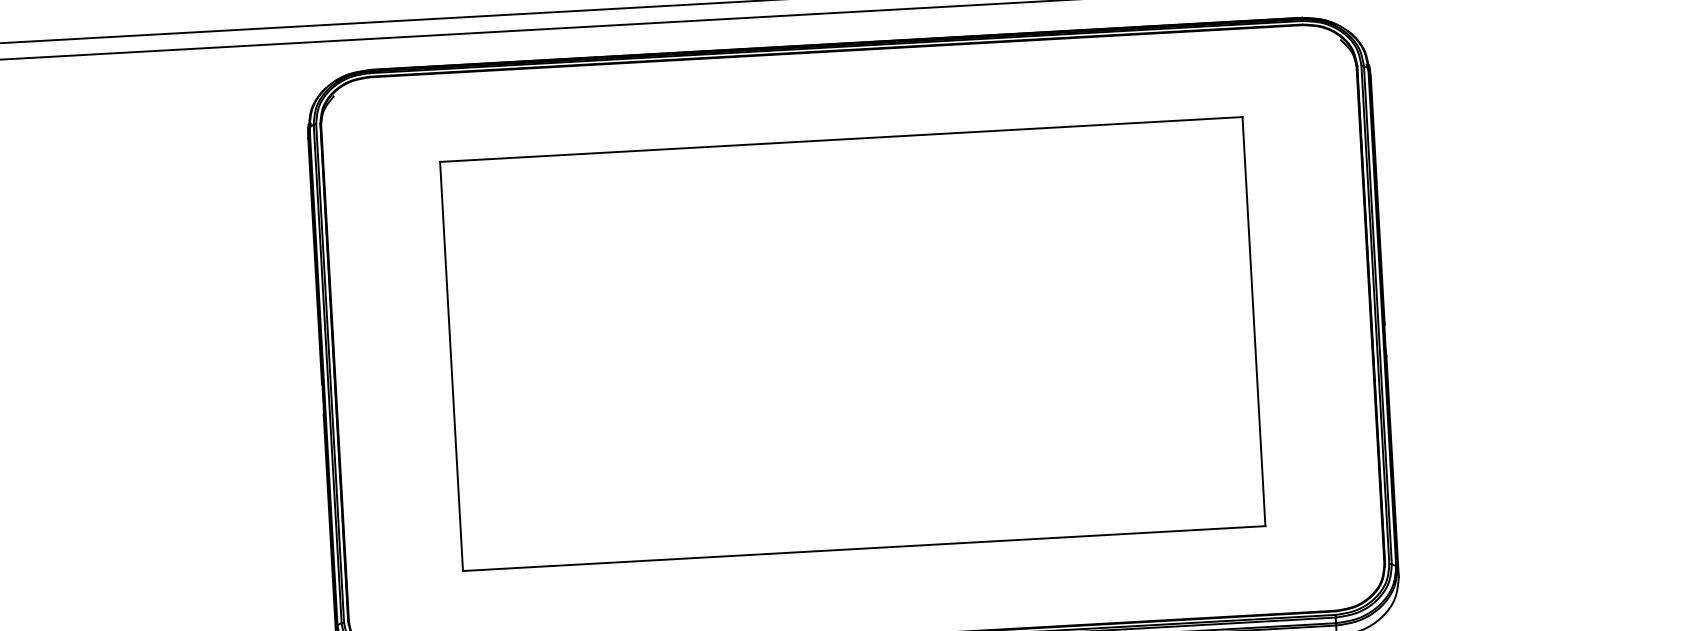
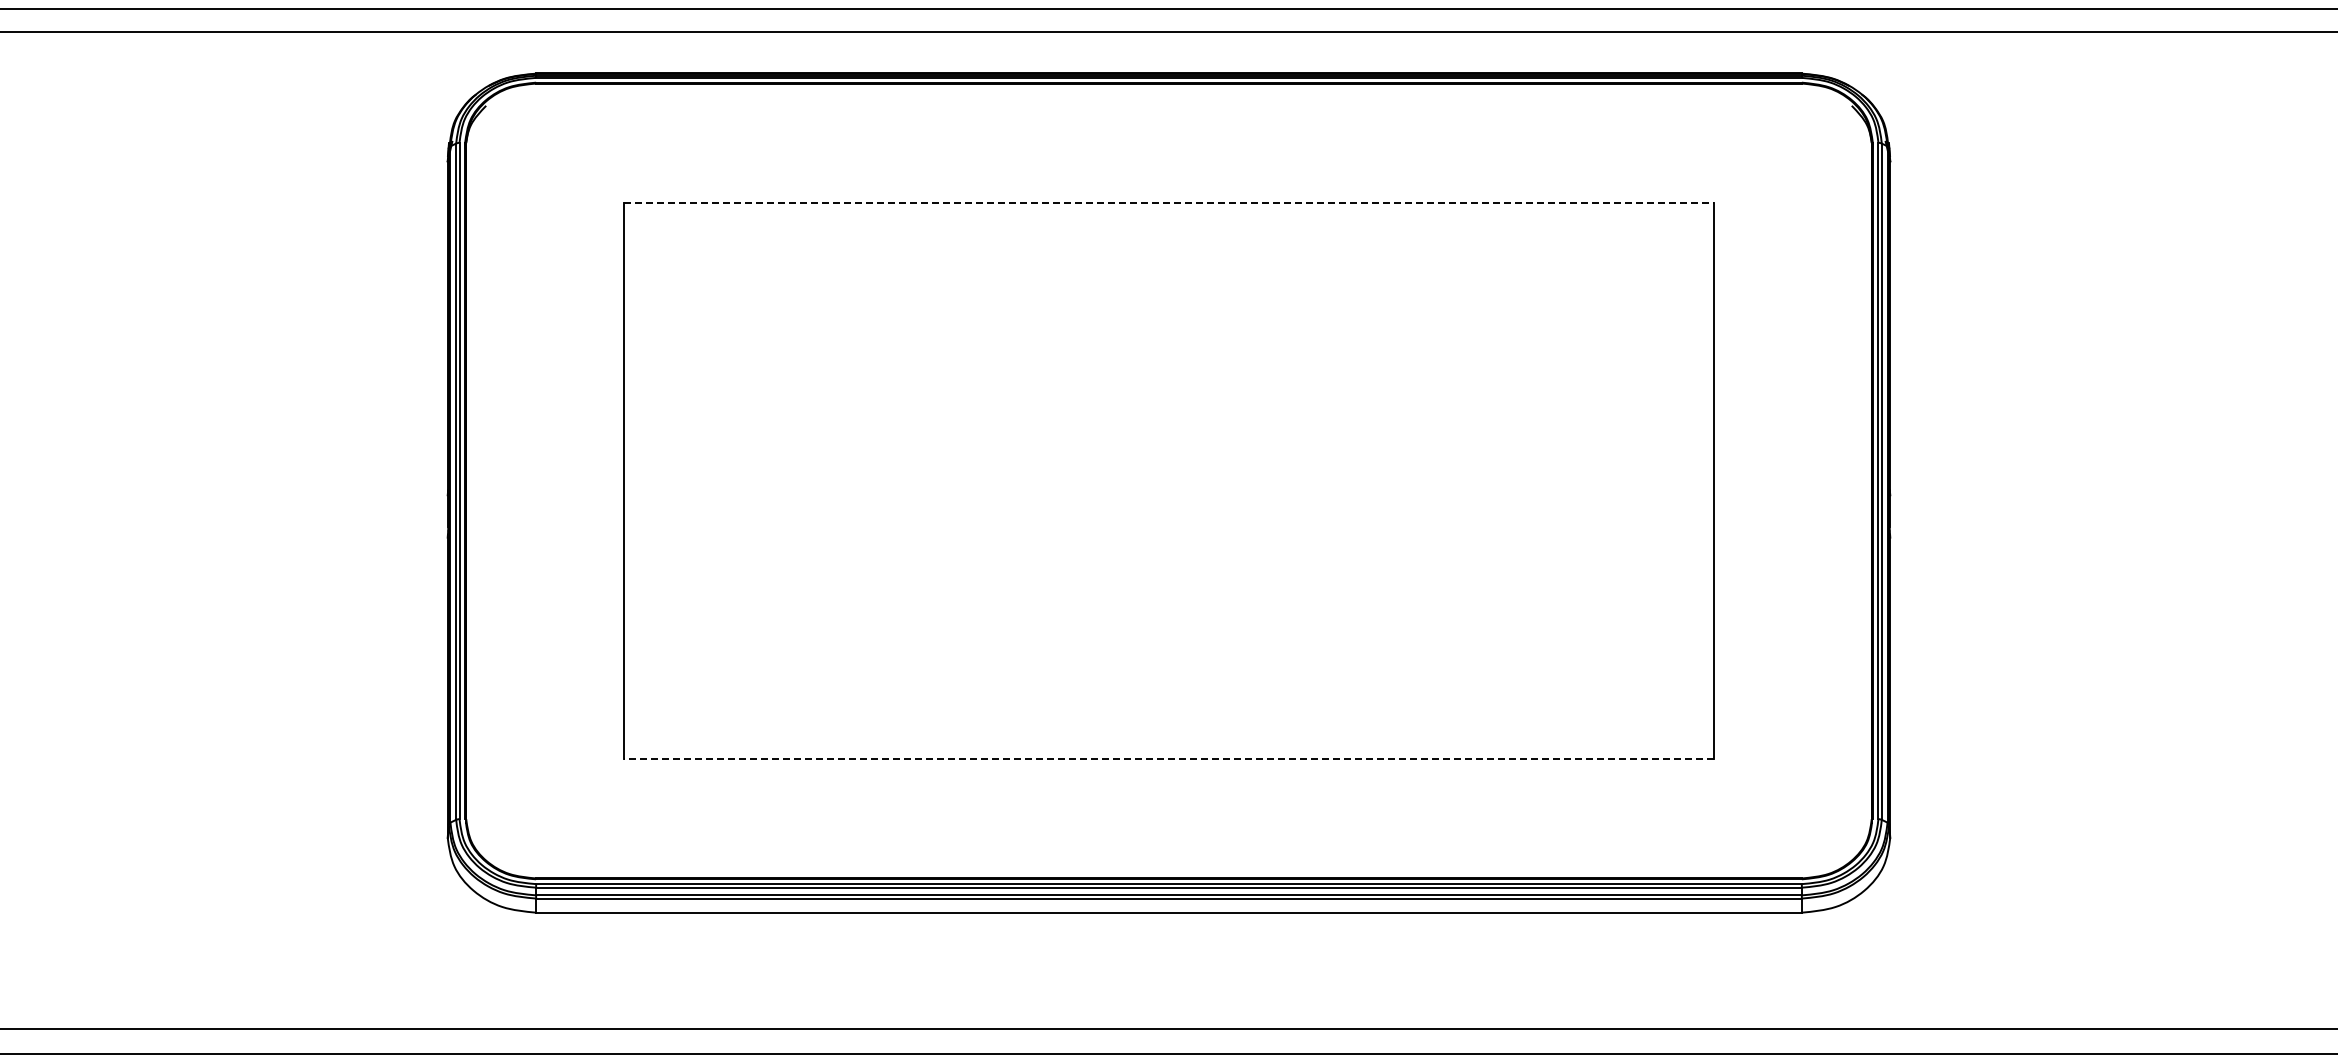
line: (841, 139) -> (1169, 203), solid -> dashed
line: (864, 548) -> (1169, 758), solid -> dashed

